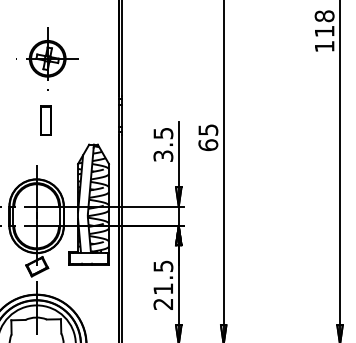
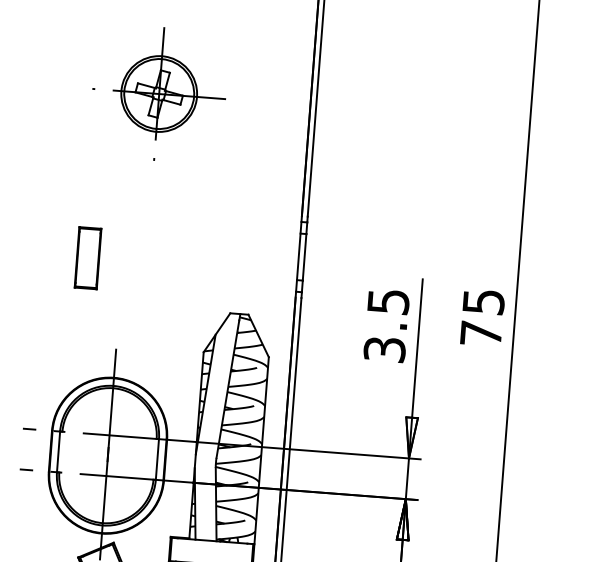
part: (47, 58) -> (158, 93), moved
part: (45, 120) -> (86, 257), moved
text: (208, 145) -> (481, 334), 65 -> 75

